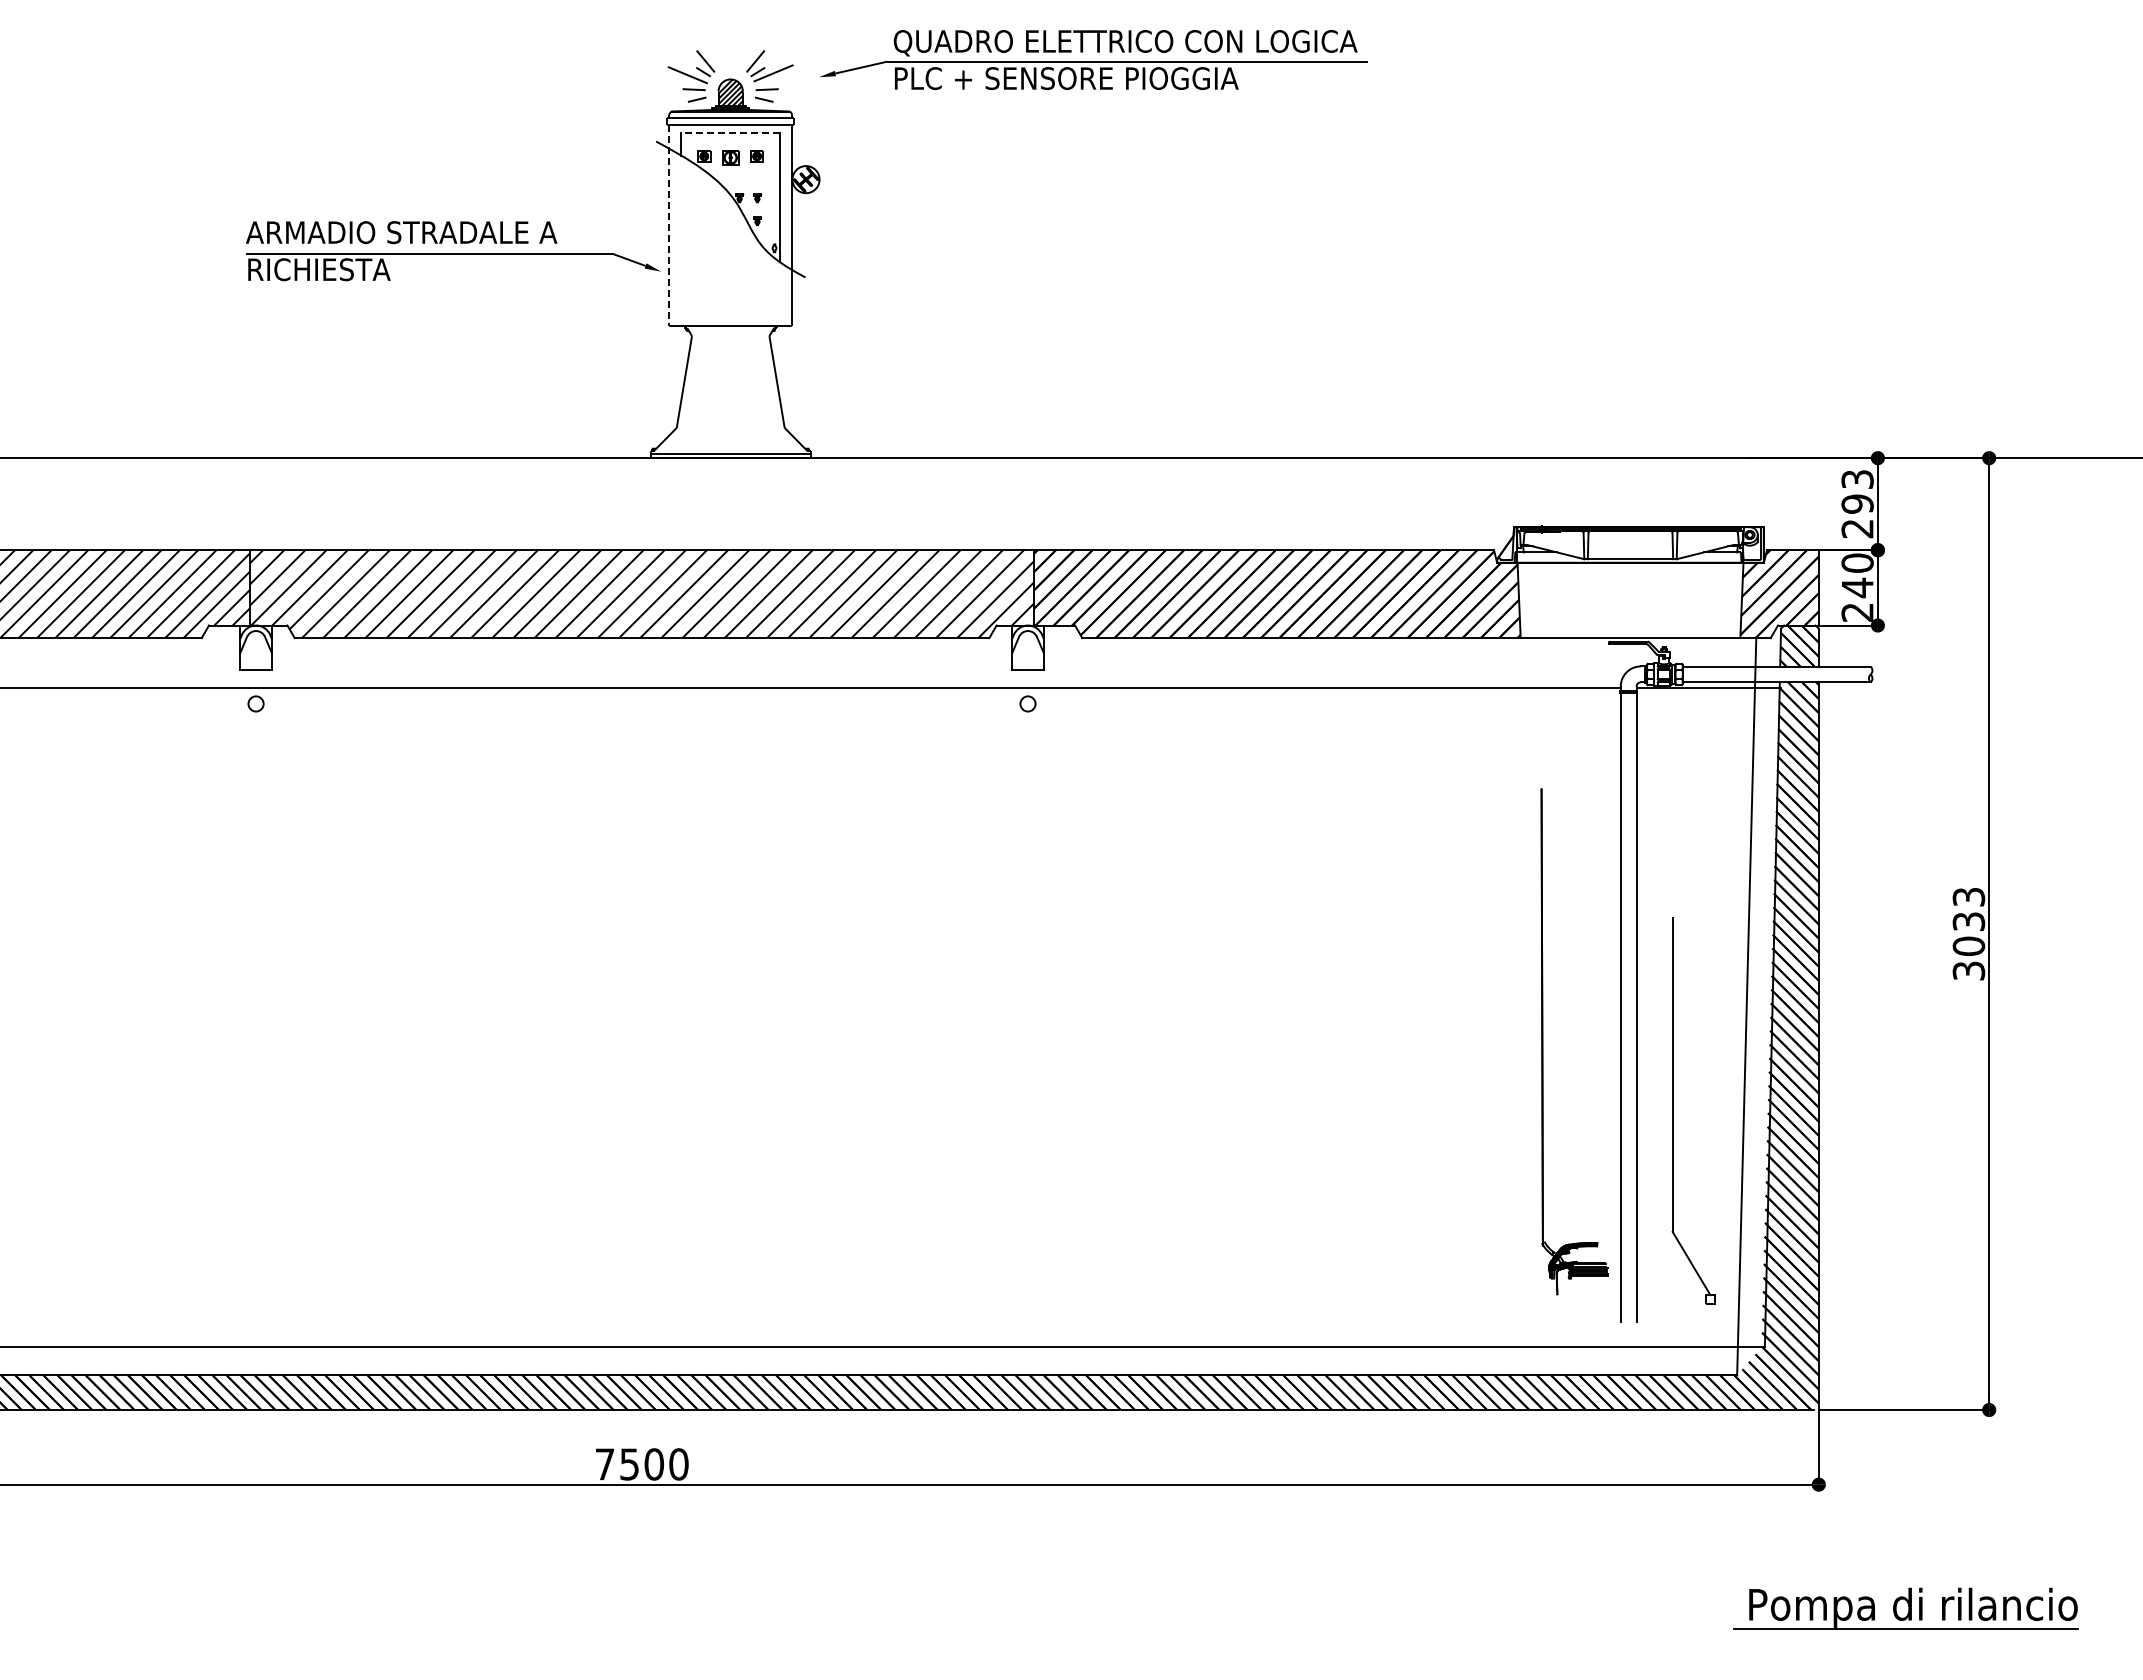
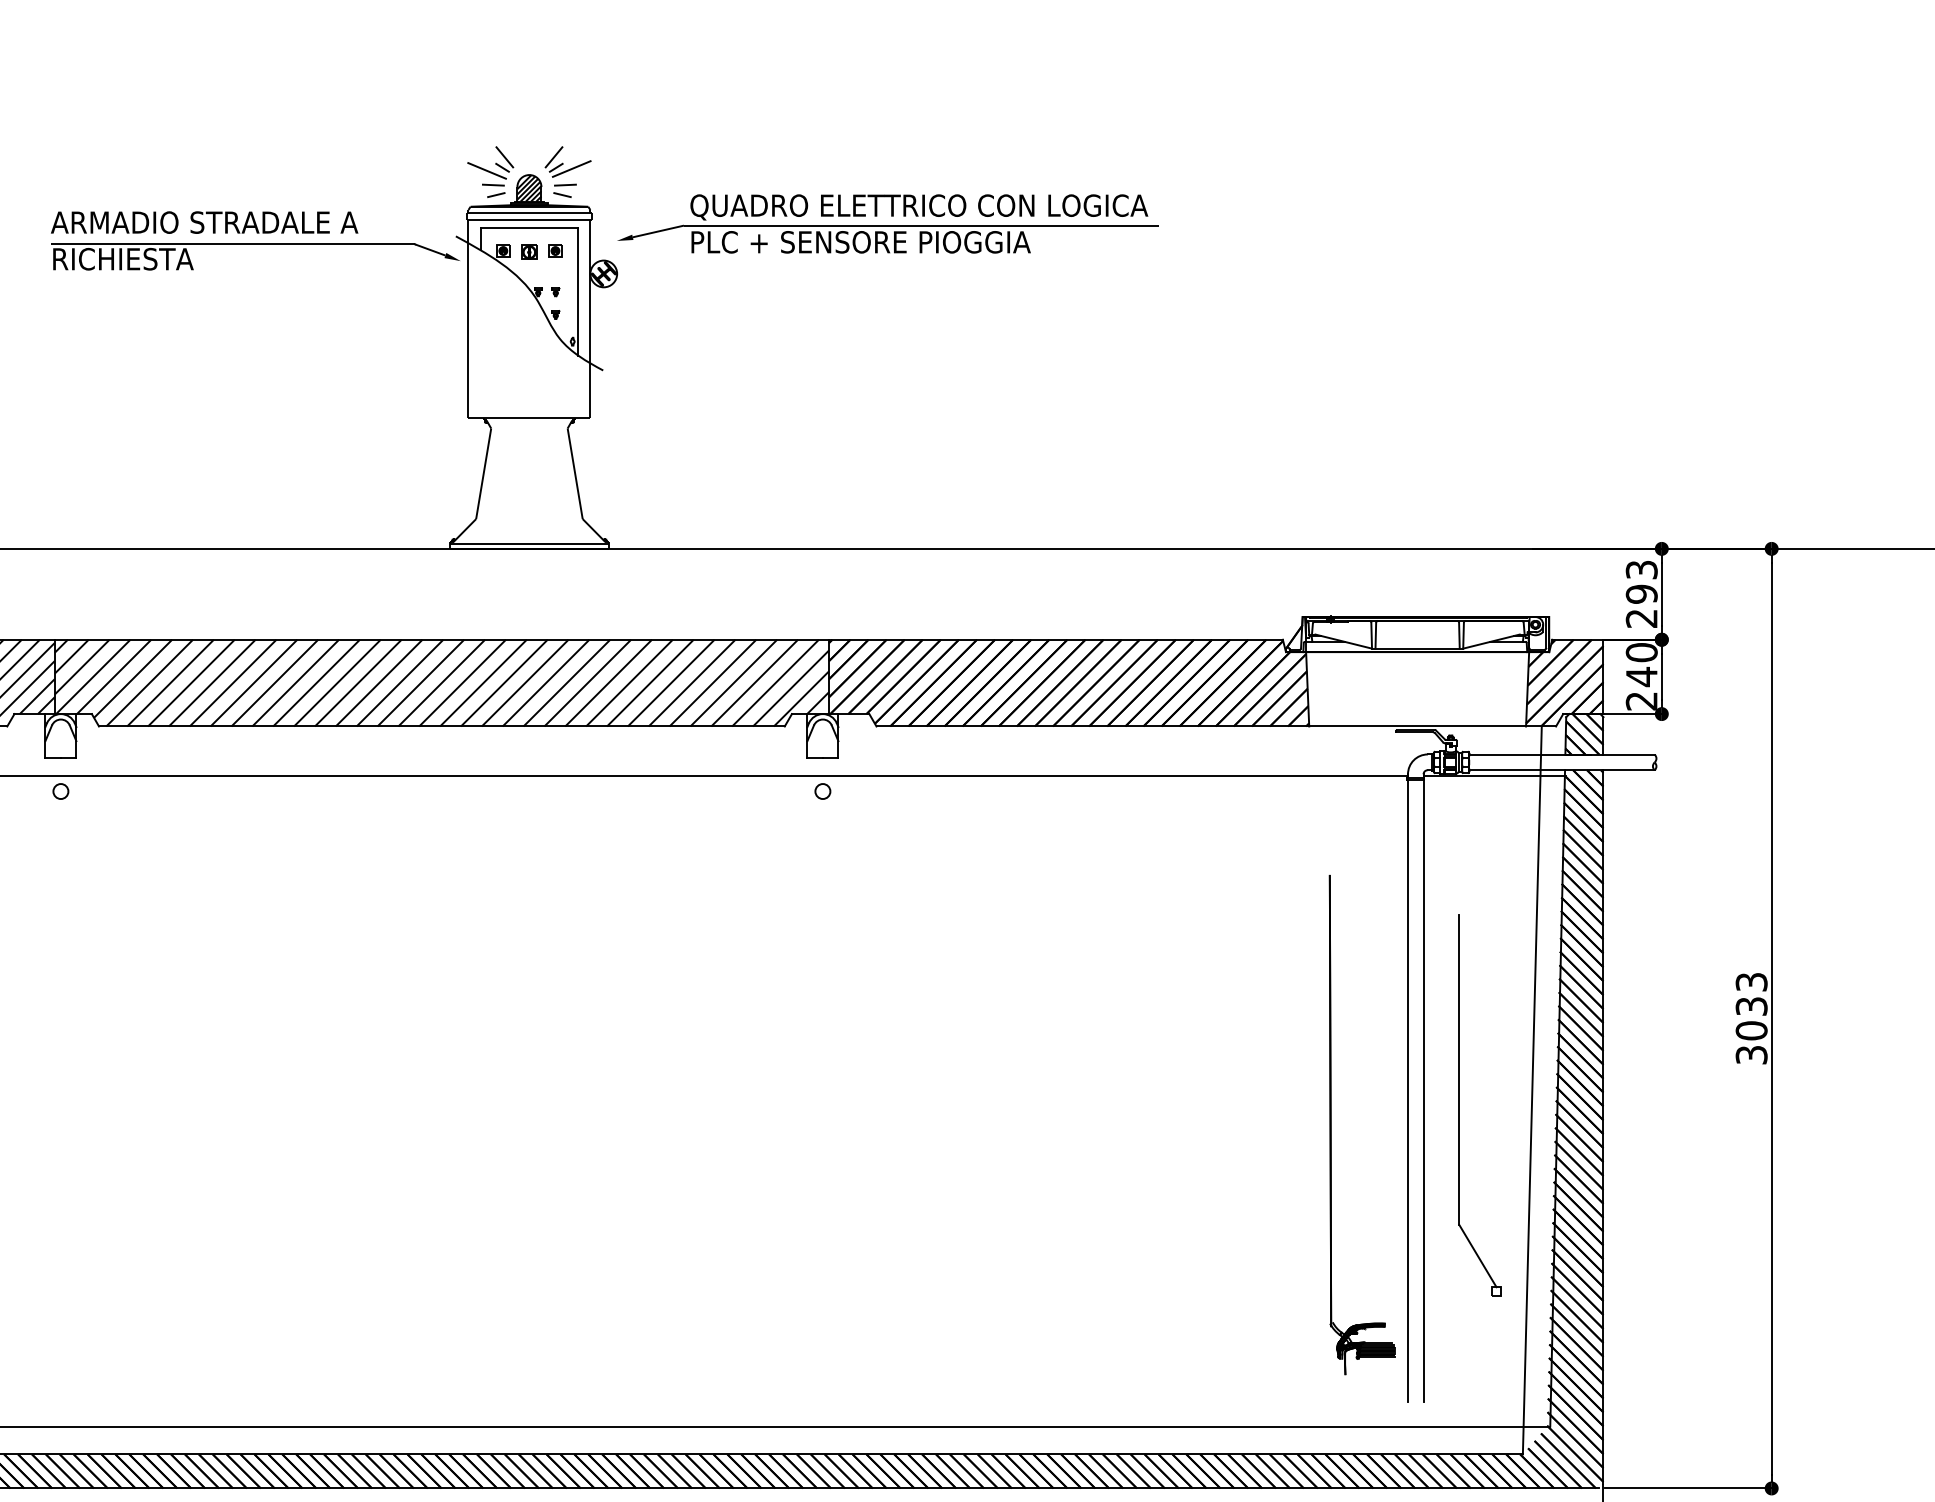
part: (1093, 59) -> (887, 223), moved
line: (730, 132) -> (529, 227), dashed -> solid
line: (668, 225) -> (468, 319), dashed -> solid
part: (453, 251) -> (255, 241), moved
part: (1673, 1110) -> (1460, 1104), moved

